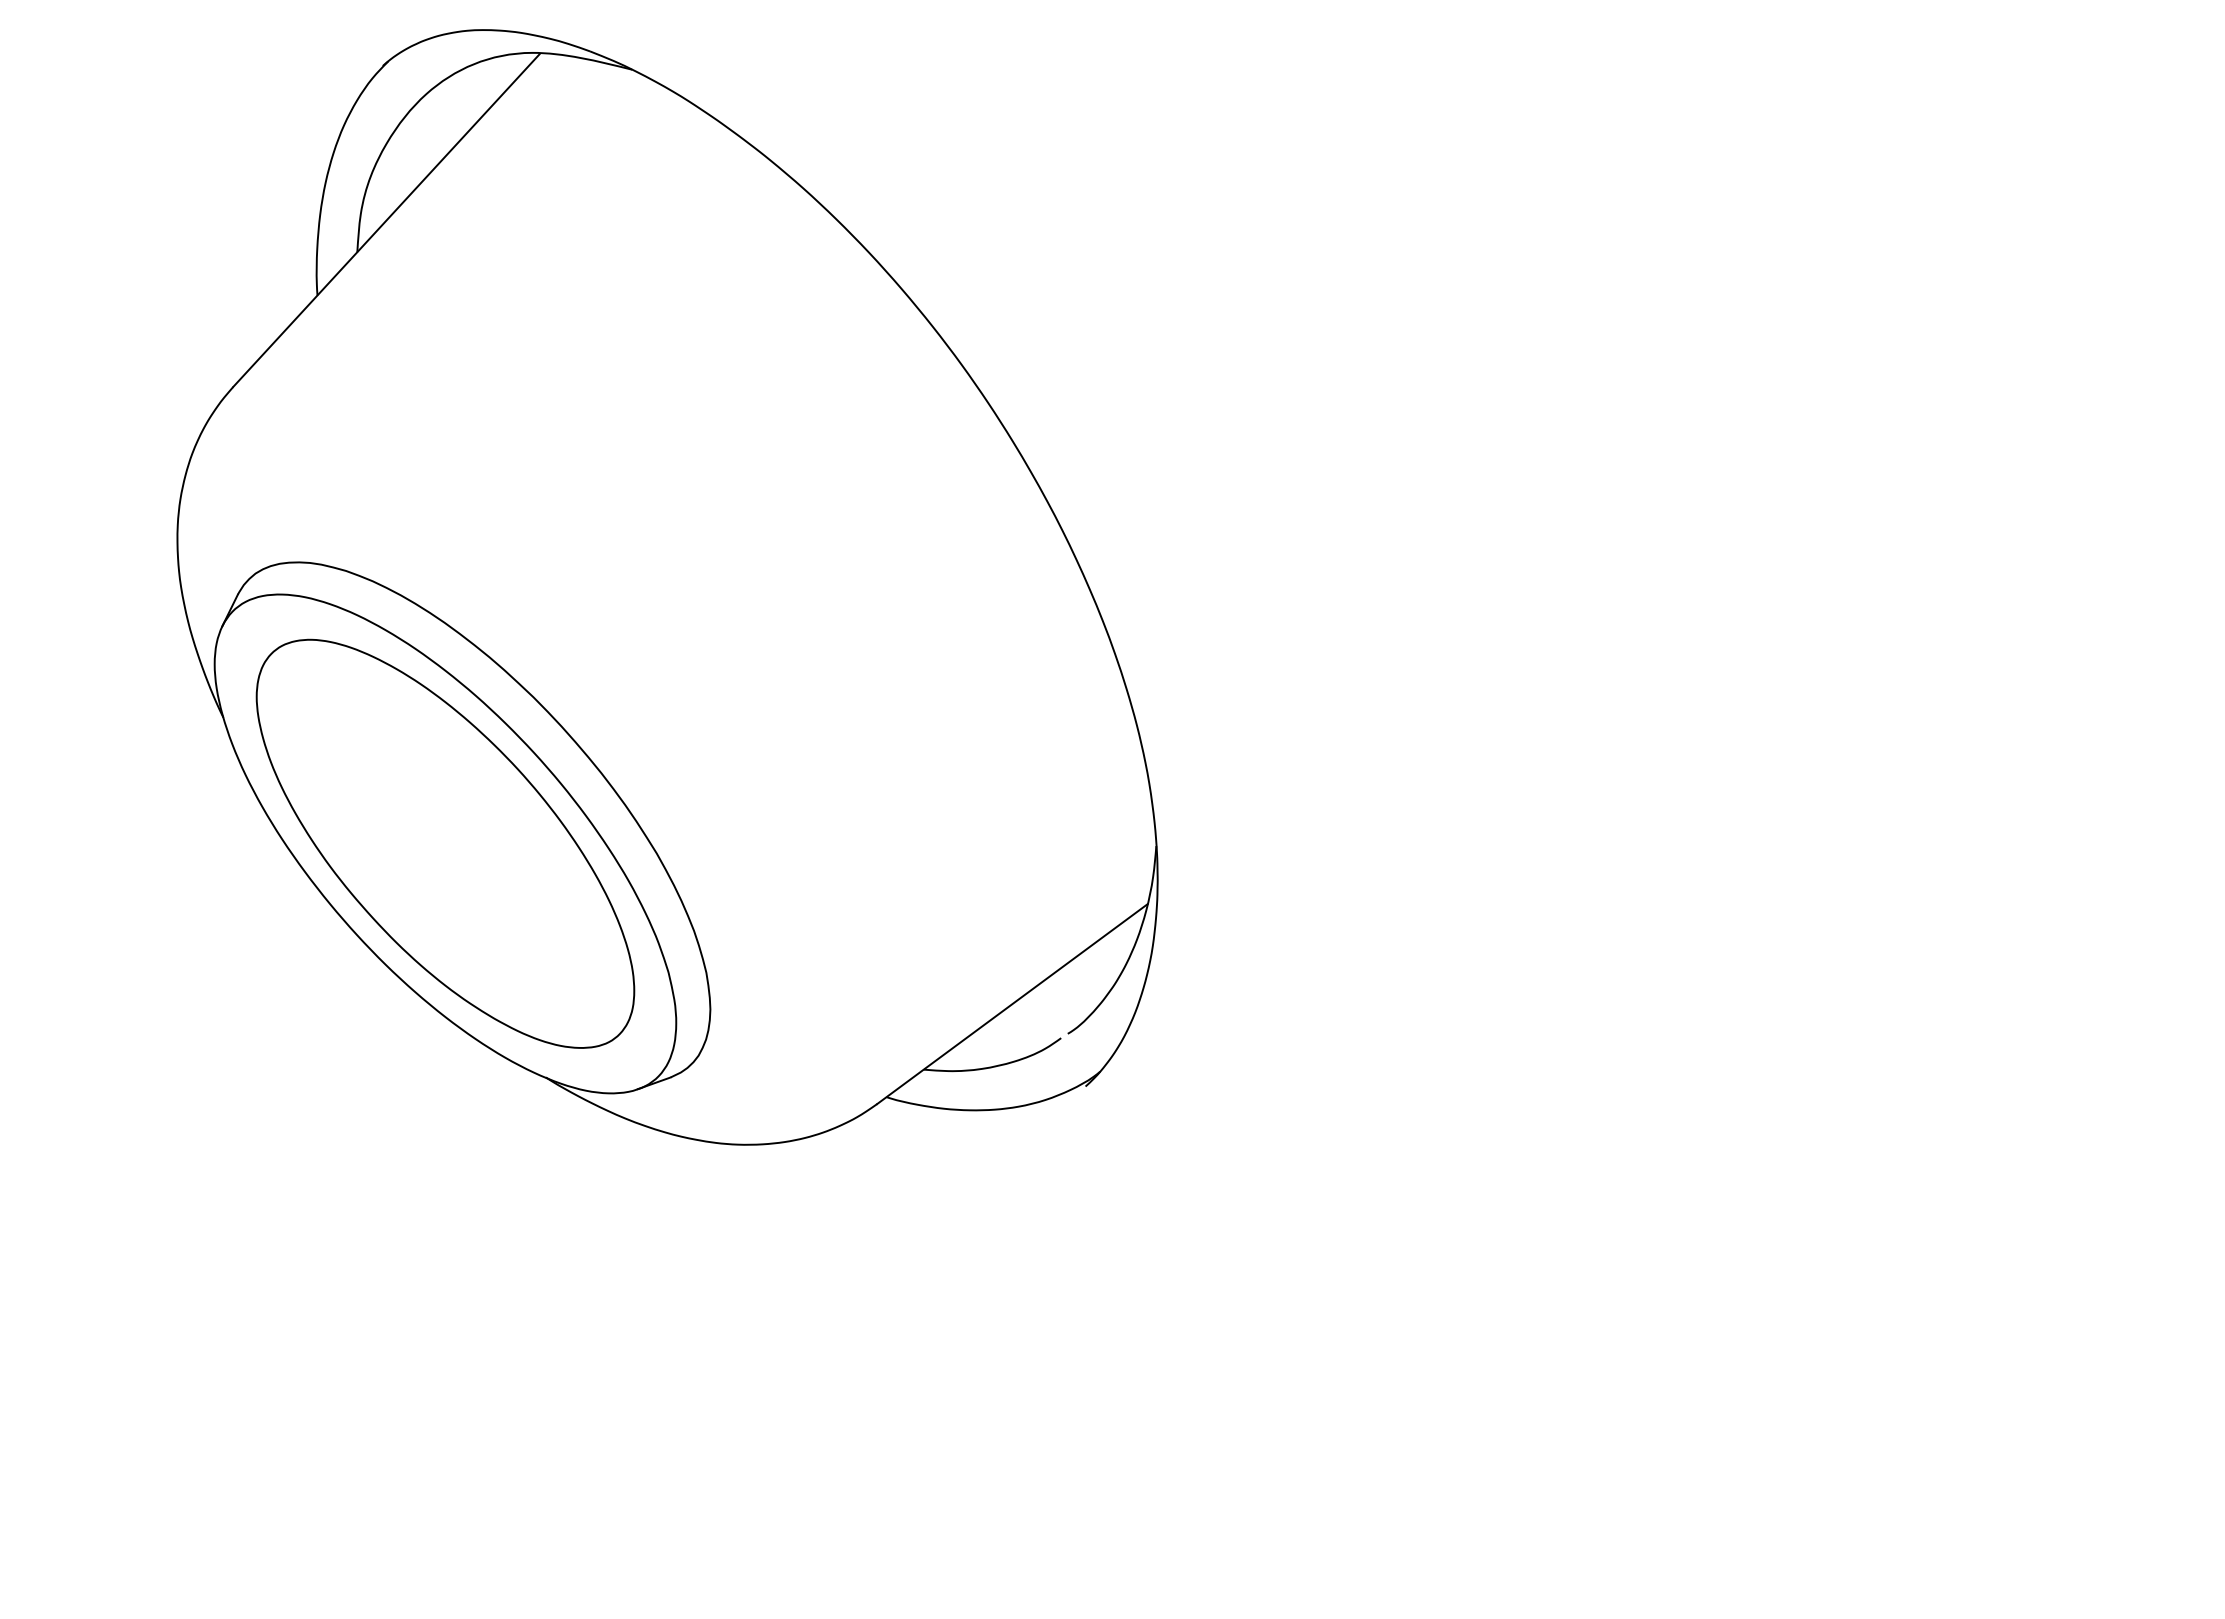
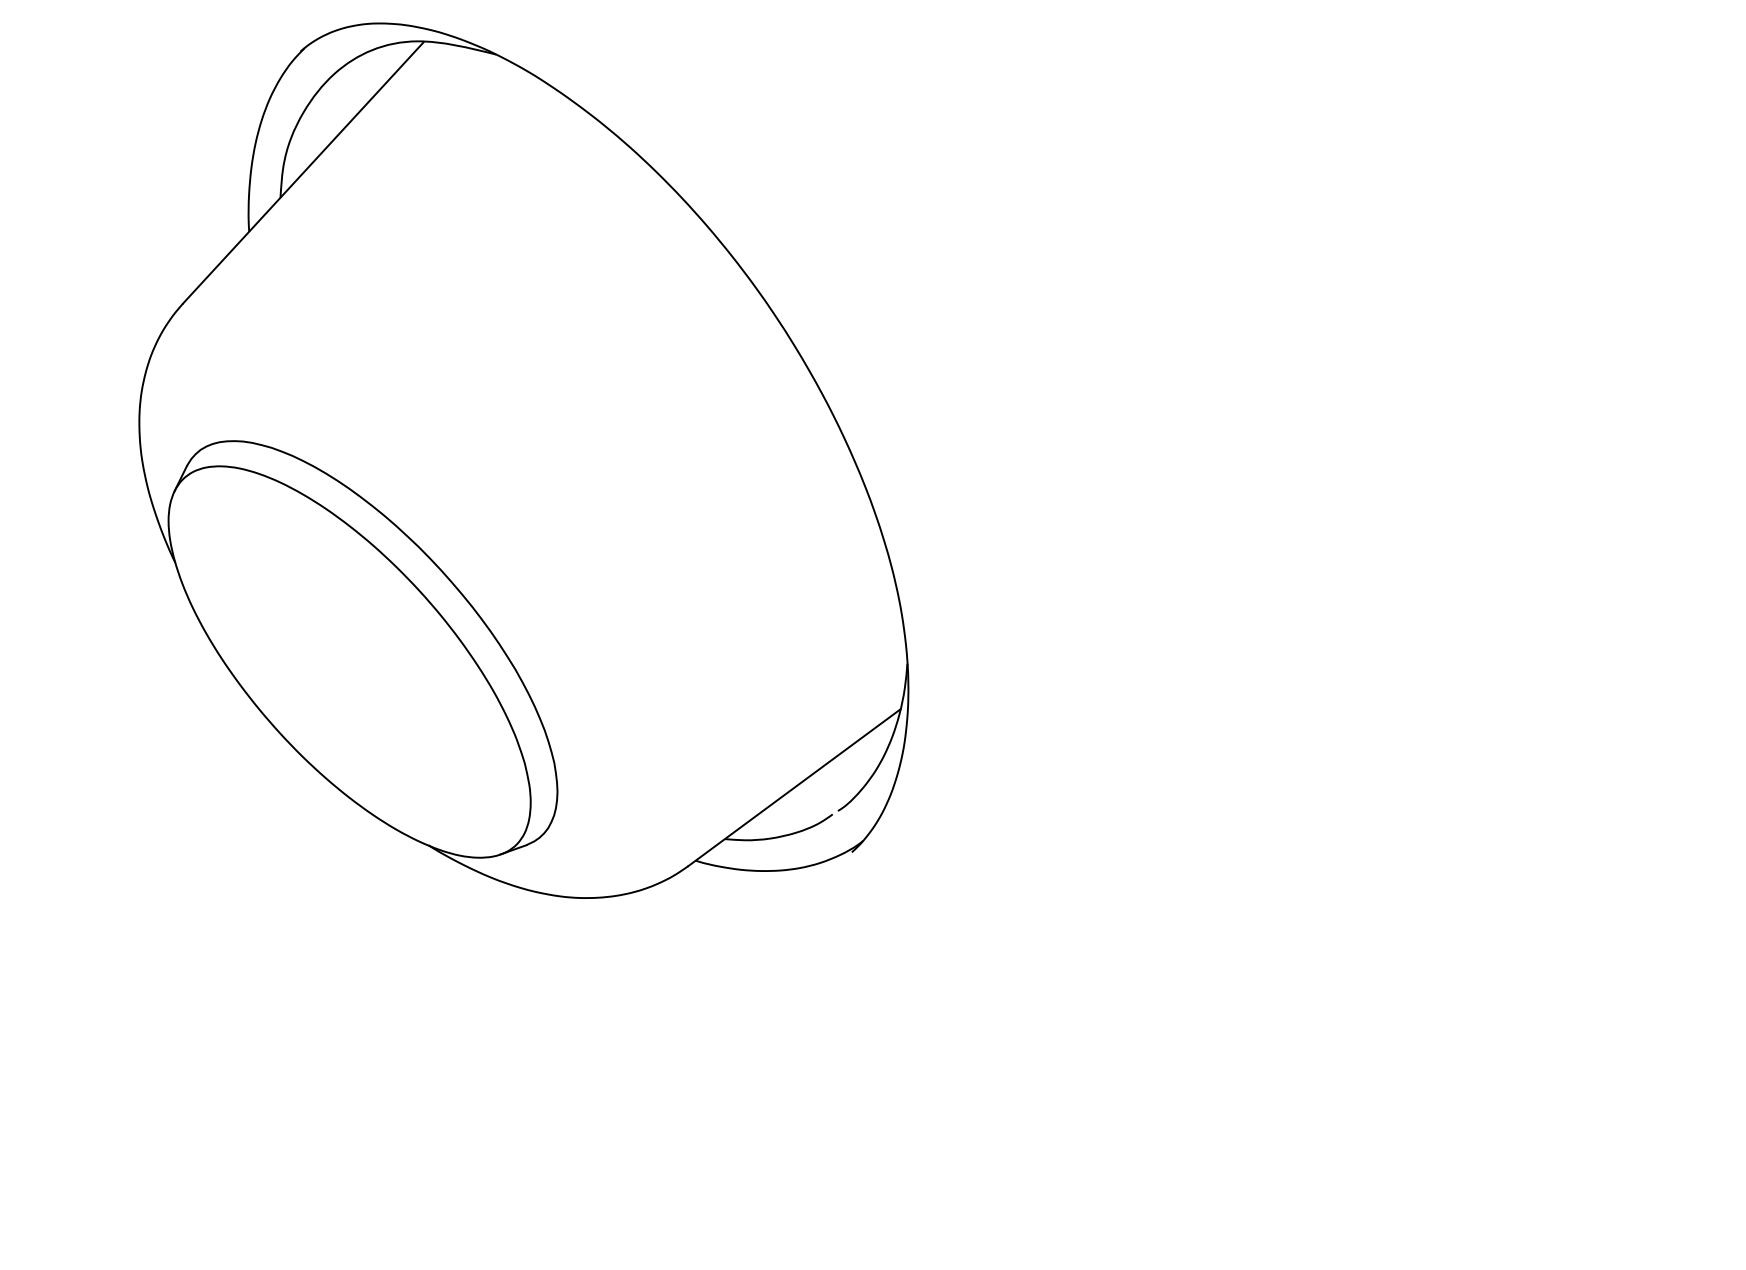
part: (445, 843) -> (349, 661), removed

